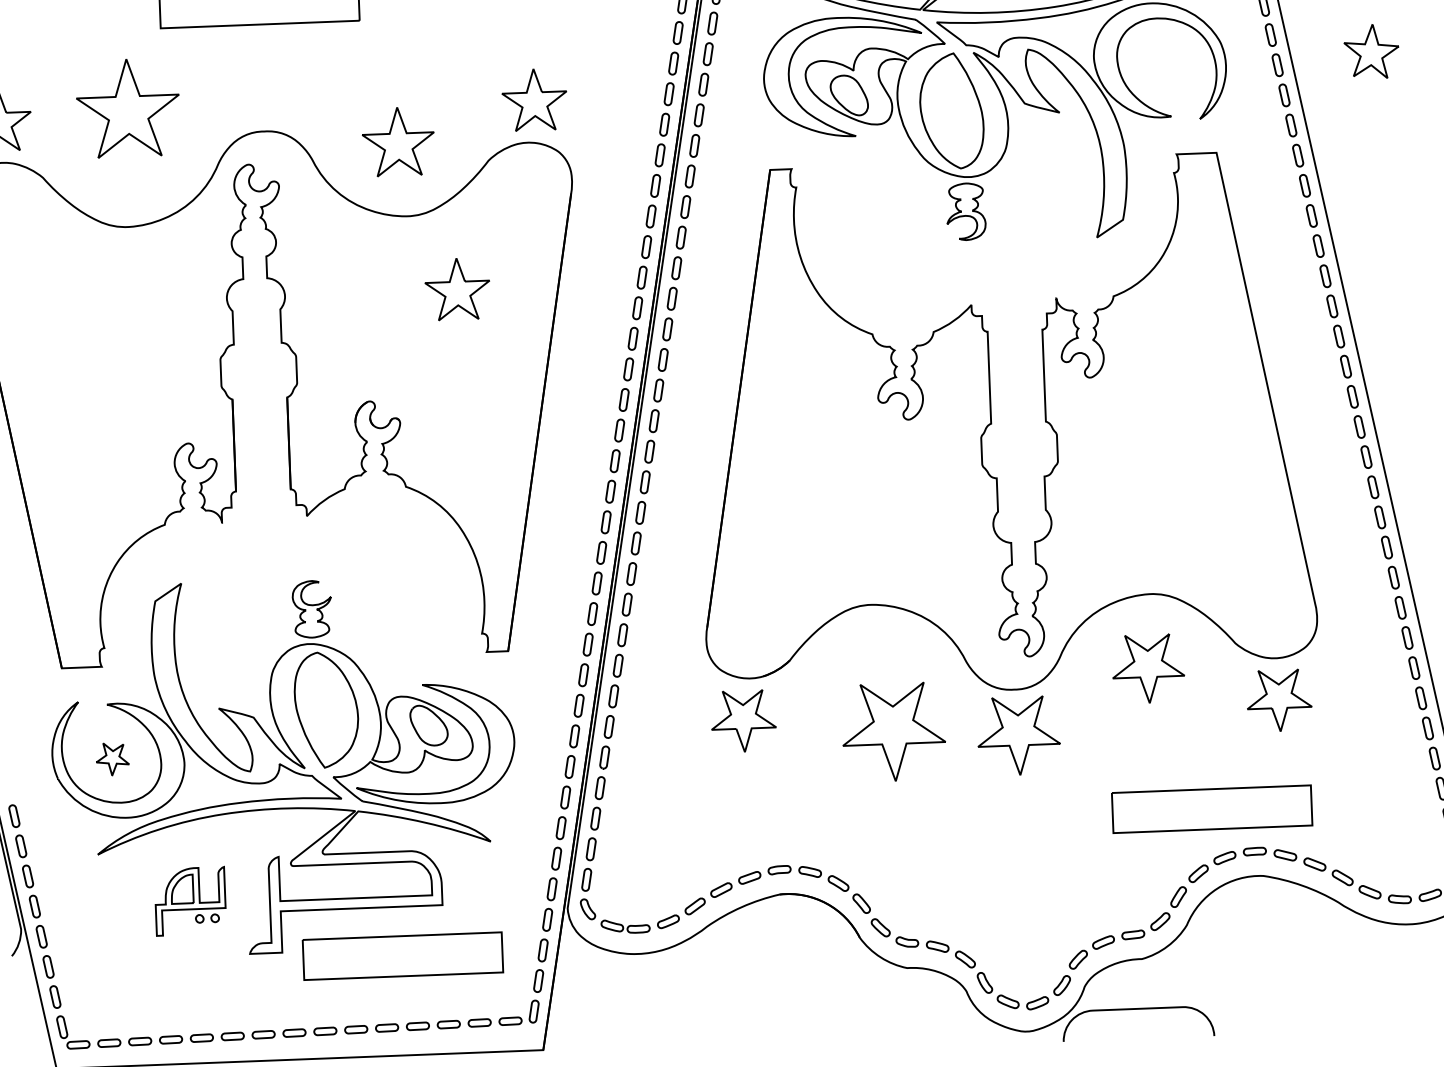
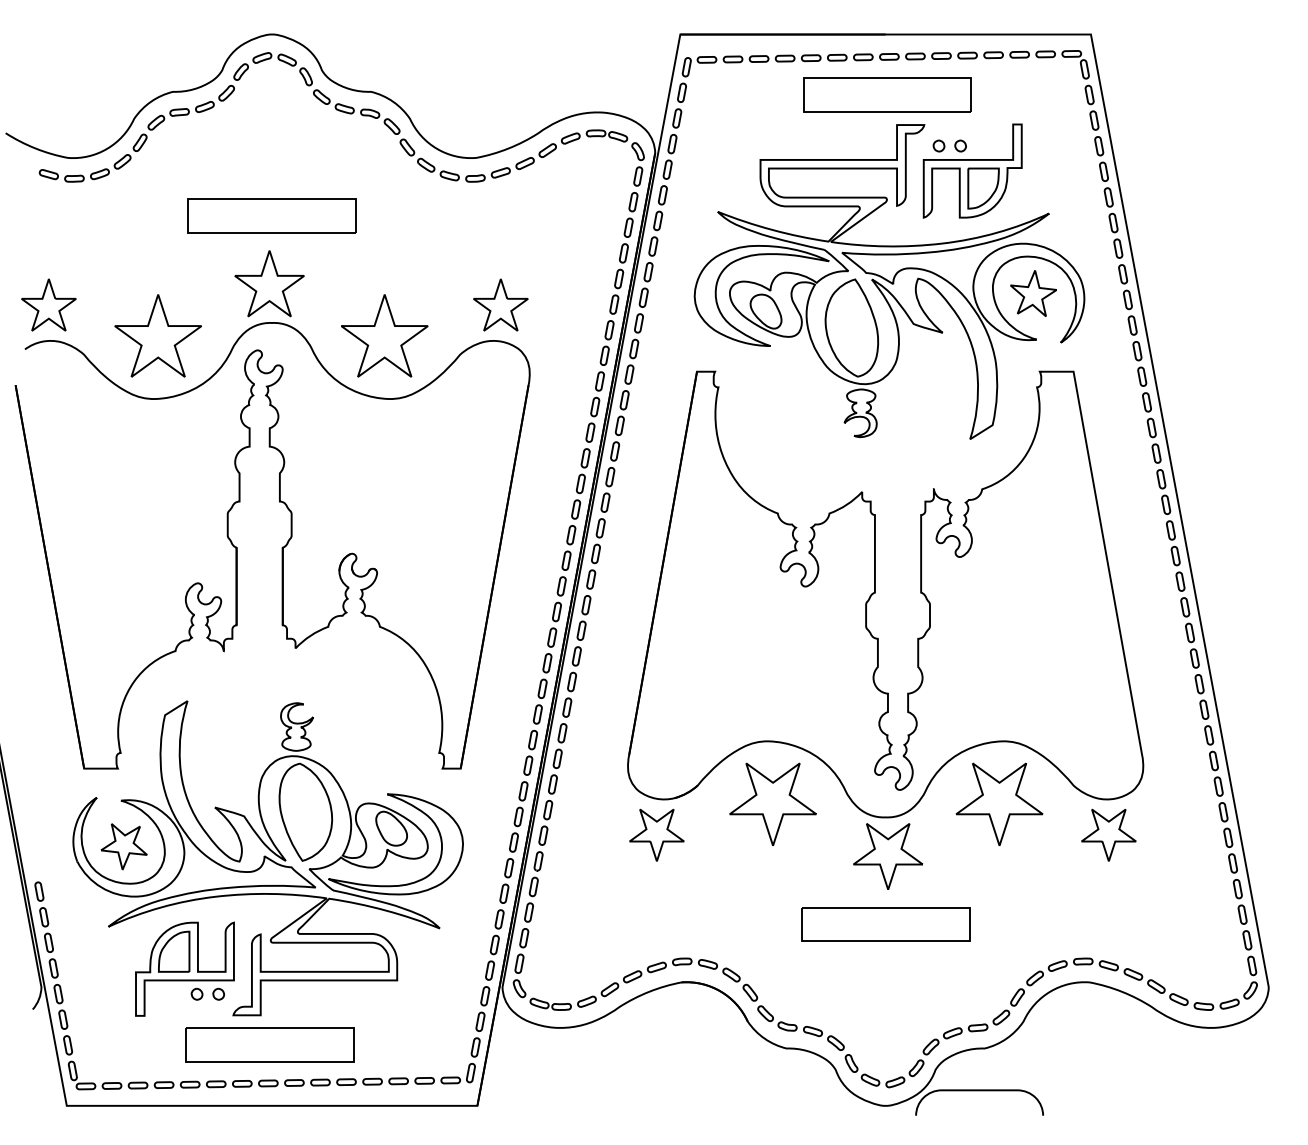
part: (1371, 51) -> (1033, 293), moved
part: (259, 84) -> (269, 283), added
part: (127, 107) -> (157, 335), moved
part: (398, 141) -> (384, 335), size x1.43
part: (457, 288) -> (429, 461), removed
part: (1148, 667) -> (999, 803), size x1.43
part: (893, 731) -> (772, 803), moved
part: (112, 758) -> (123, 846), size x1.67
part: (1211, 809) -> (885, 924), moved
part: (189, 900) -> (184, 968), size x1.67
part: (402, 955) -> (269, 1044), moved

